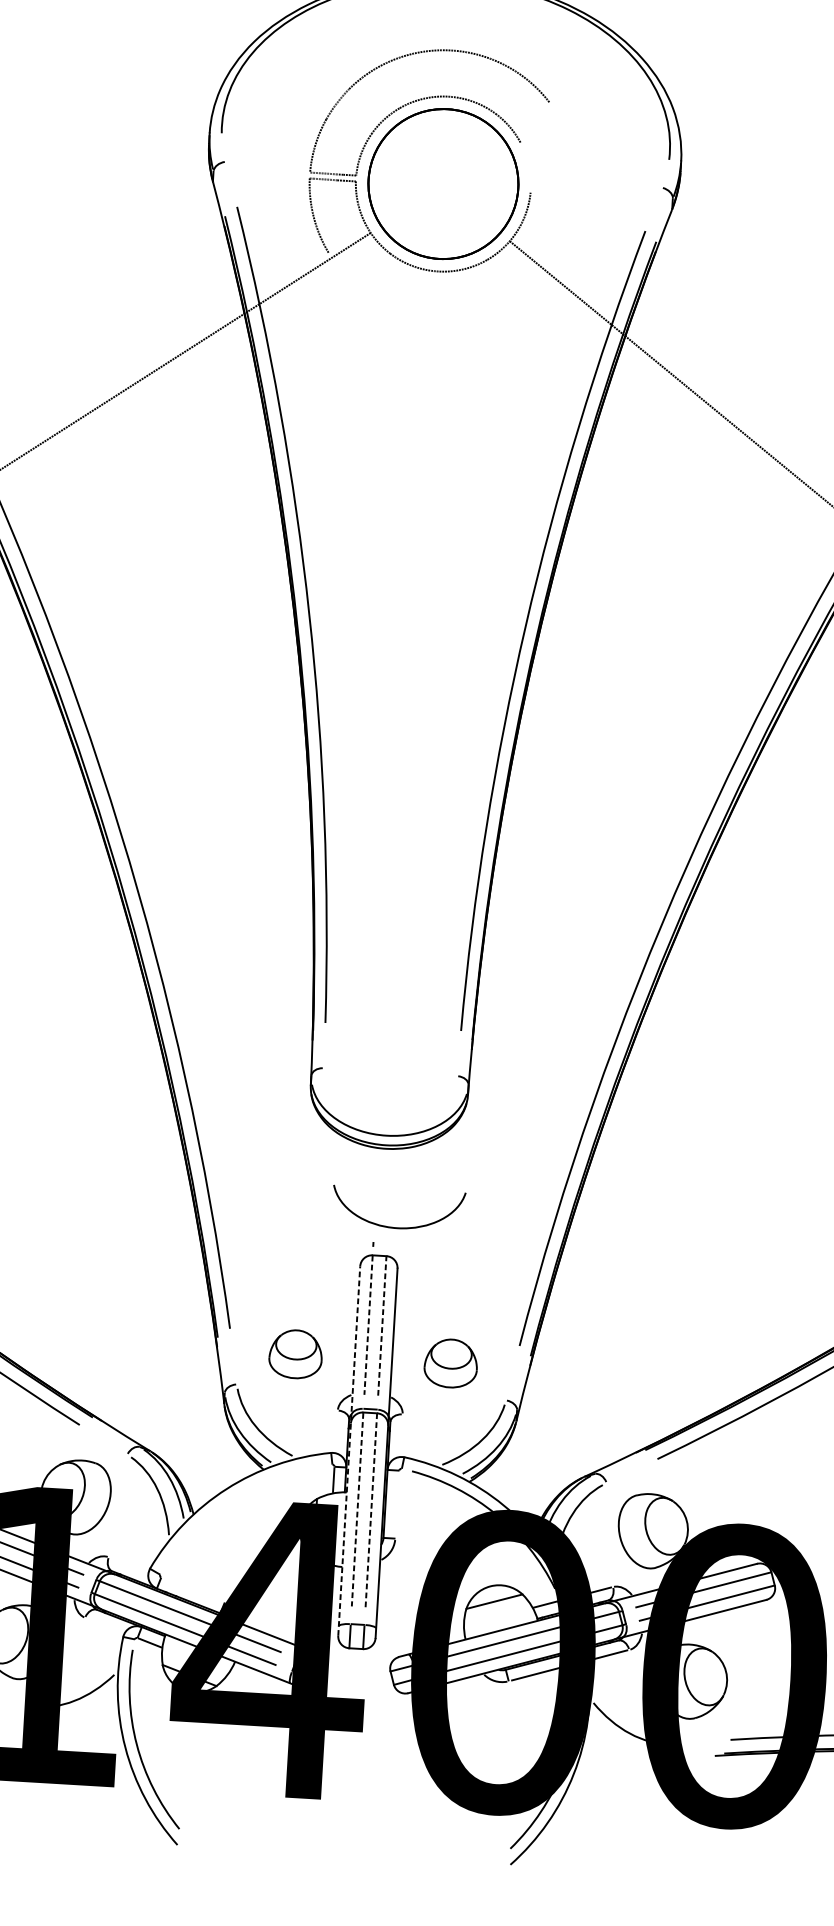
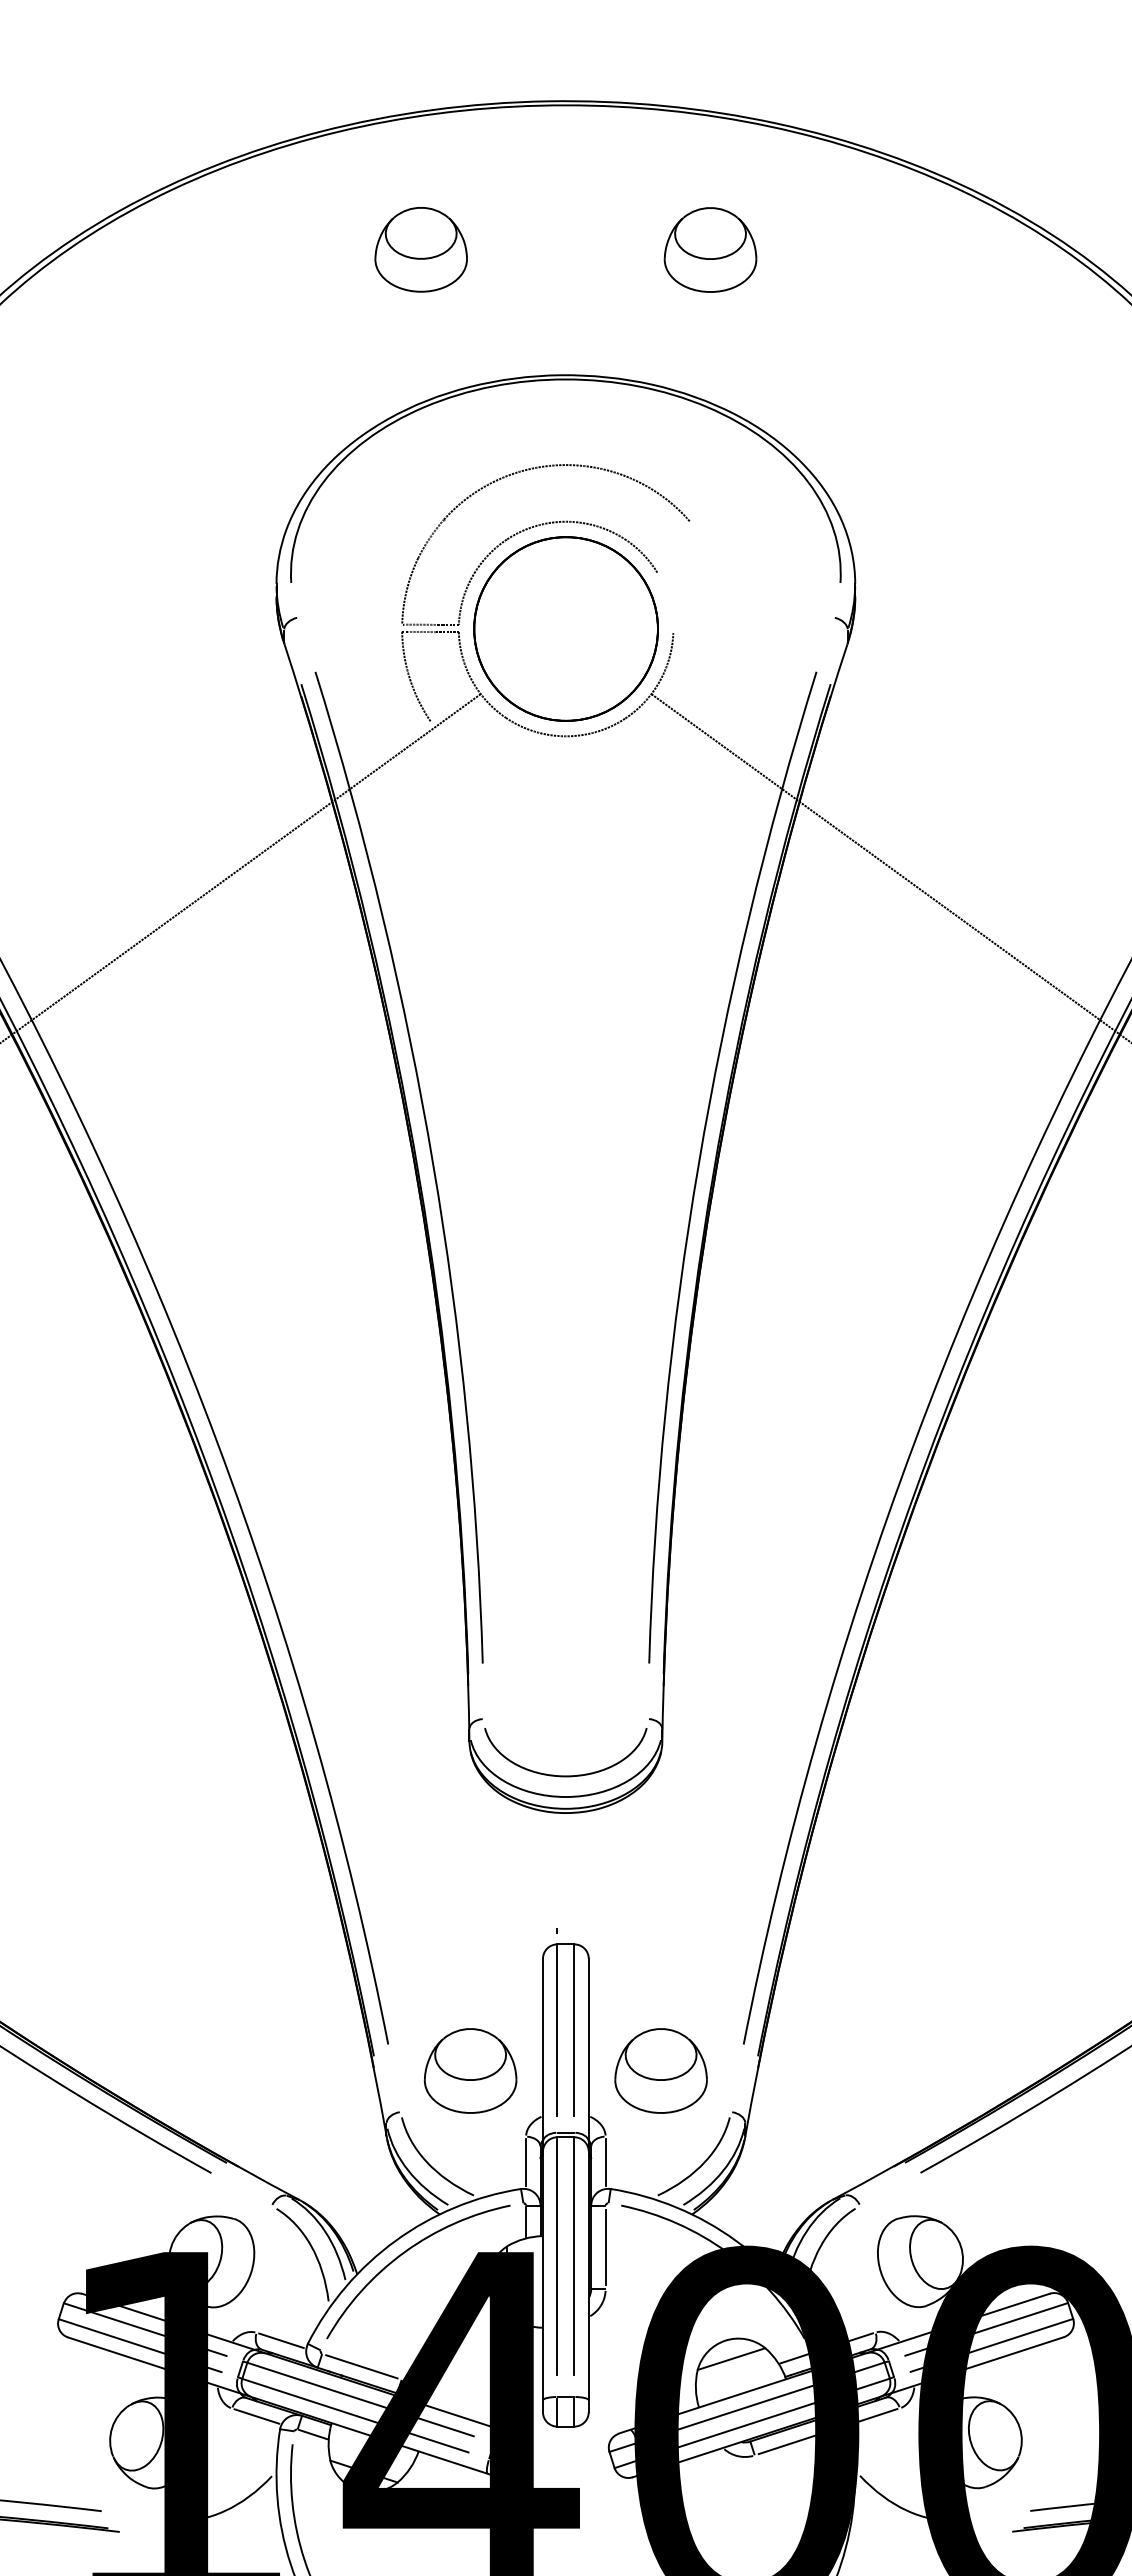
curve: (397, 1227) -> (565, 1775), moved
line: (368, 1325) -> (557, 2030), dashed -> solid
line: (382, 1325) -> (574, 2029), dashed -> solid
part: (295, 1353) -> (470, 2070), size x1.43
part: (450, 1363) -> (660, 2070), size x1.43
line: (336, 1431) -> (526, 2162), added
line: (401, 1435) -> (605, 2162), added
line: (348, 1451) -> (542, 2185), dashed -> solid
arc: (234, 1499) -> (406, 2252), added
line: (397, 1504) -> (605, 2247), added
line: (357, 1509) -> (557, 2256), dashed -> solid
line: (371, 1510) -> (574, 2256), dashed -> solid
line: (128, 1564) -> (281, 2340), added
line: (192, 1589) -> (361, 2366), added
line: (104, 1625) -> (256, 2416), added

